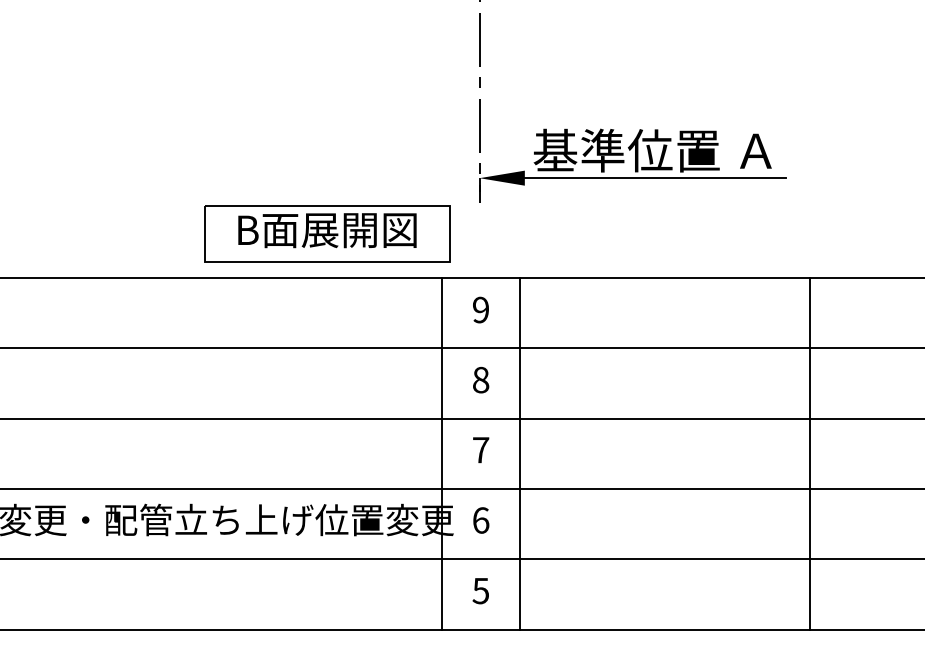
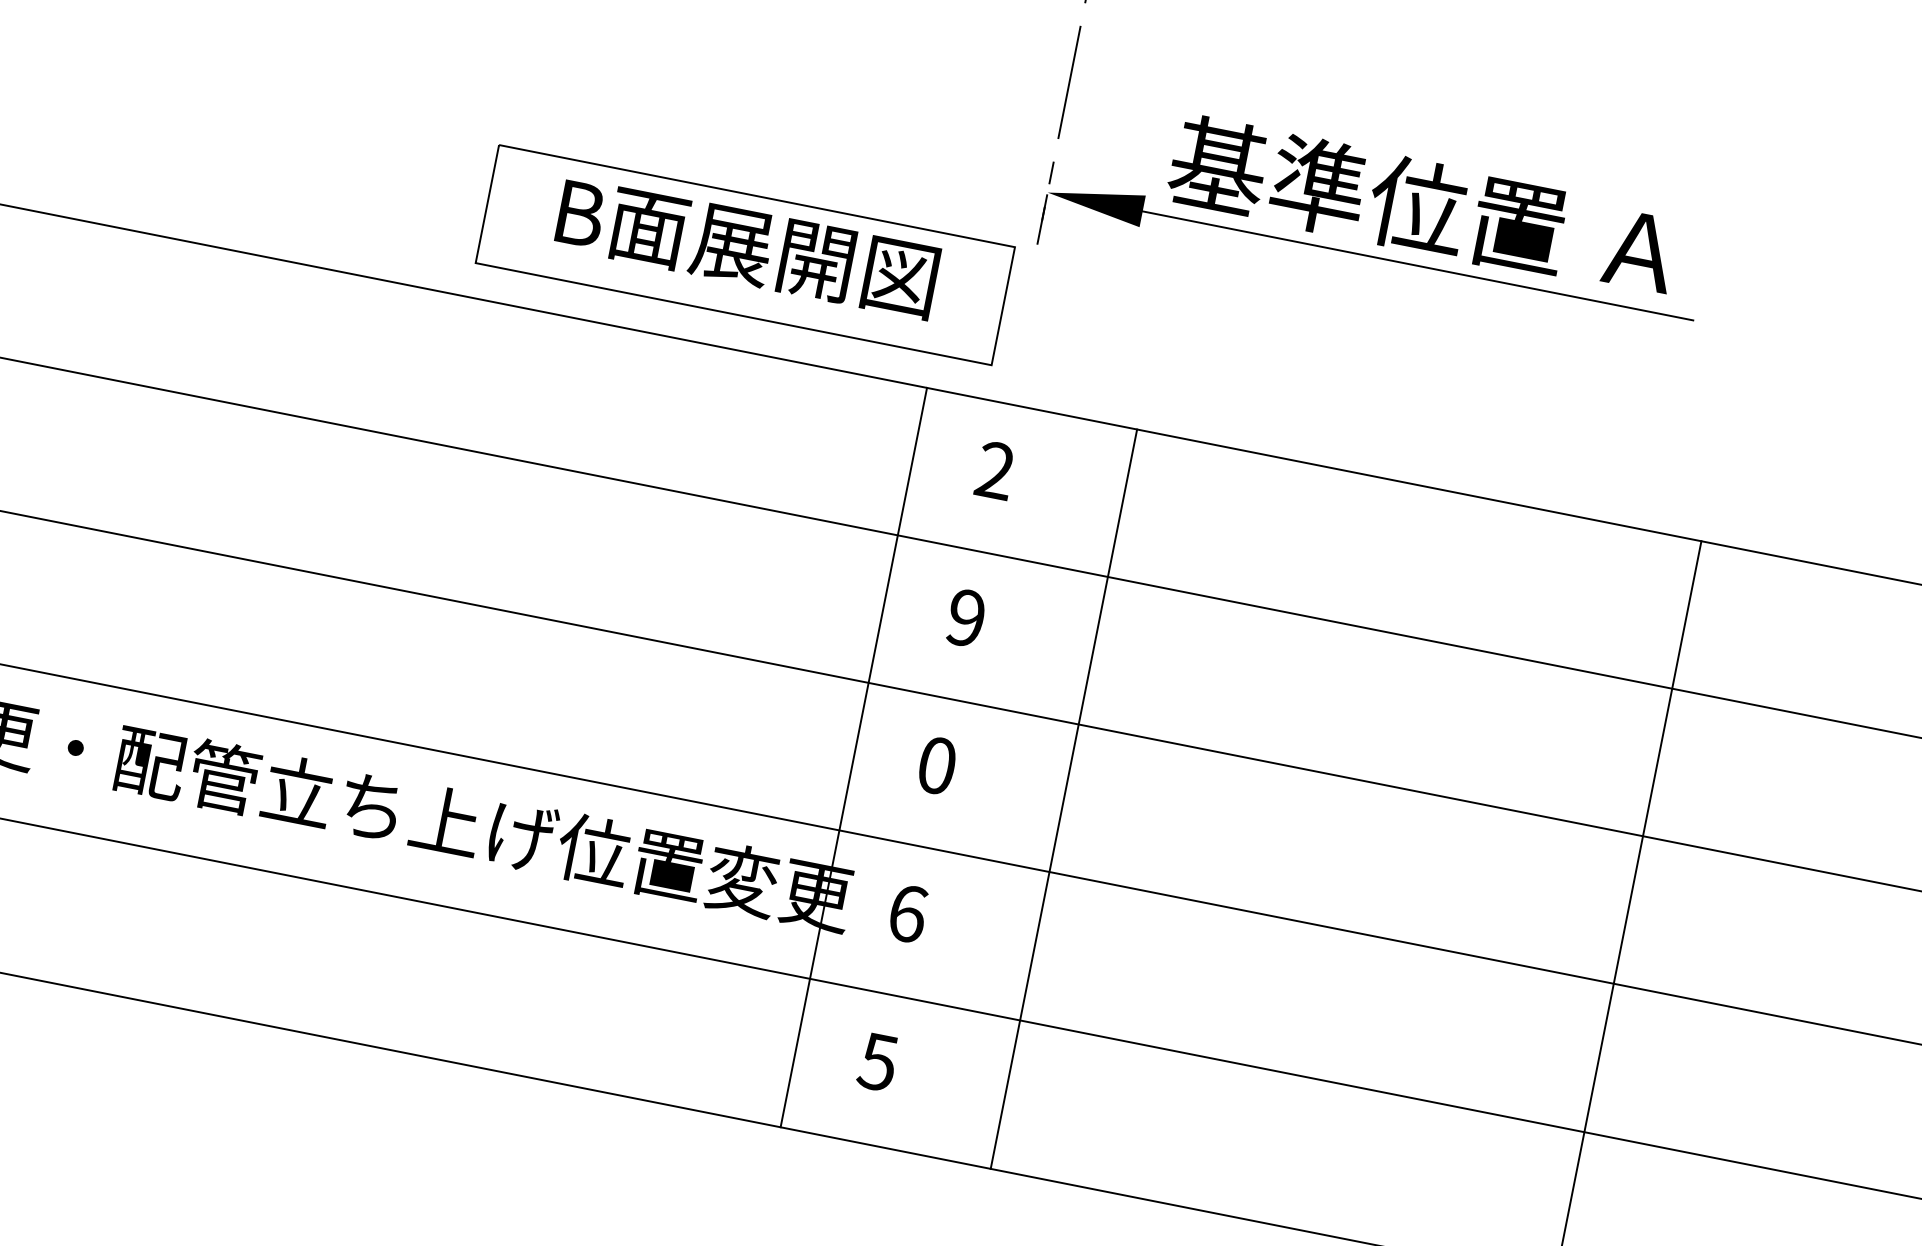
part: (327, 233) -> (746, 253), moved
text: (481, 310) -> (996, 471), 9 -> 2
text: (481, 379) -> (967, 617), 8 -> 9
text: (481, 449) -> (938, 764), 7 -> 0
line: (520, 453) -> (1065, 798), moved

